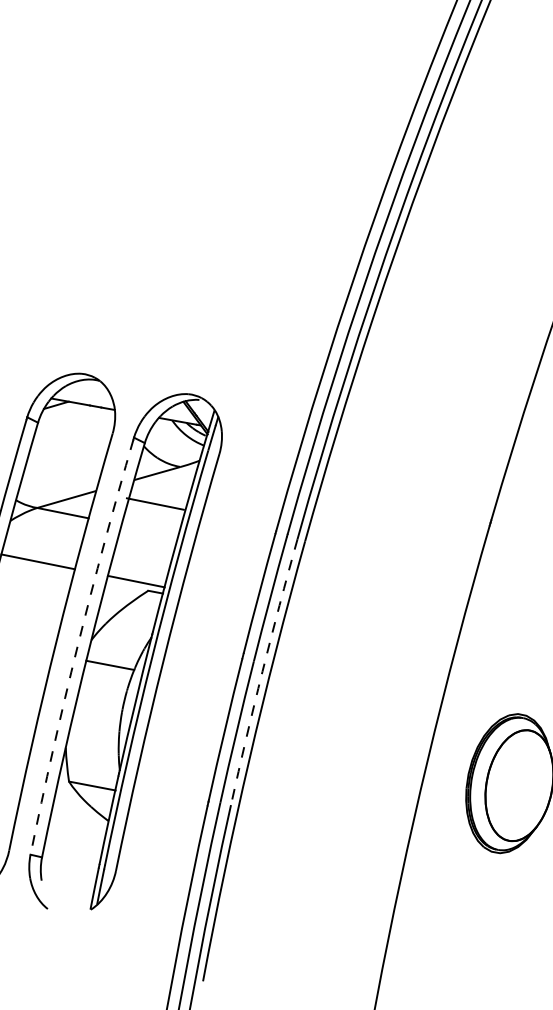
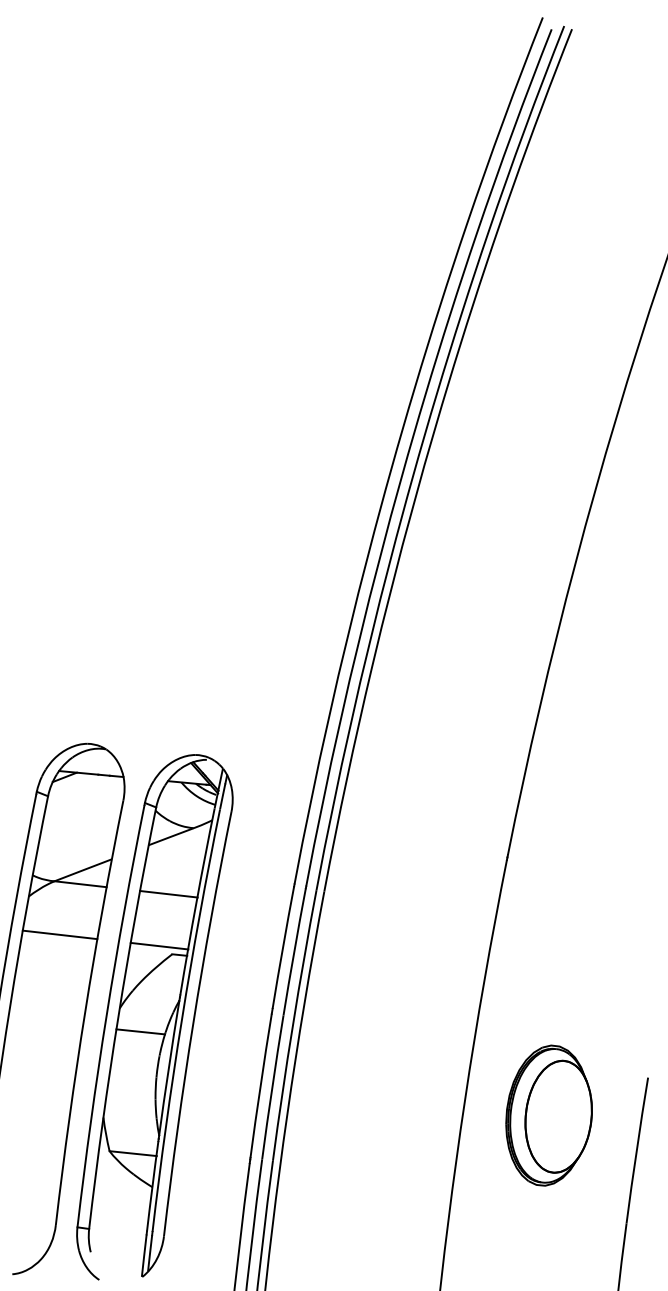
line: (155, 503) -> (168, 893), moved
arc: (77, 646) -> (106, 1015), dashed -> solid
arc: (262, 671) -> (292, 1025), dashed -> solid

